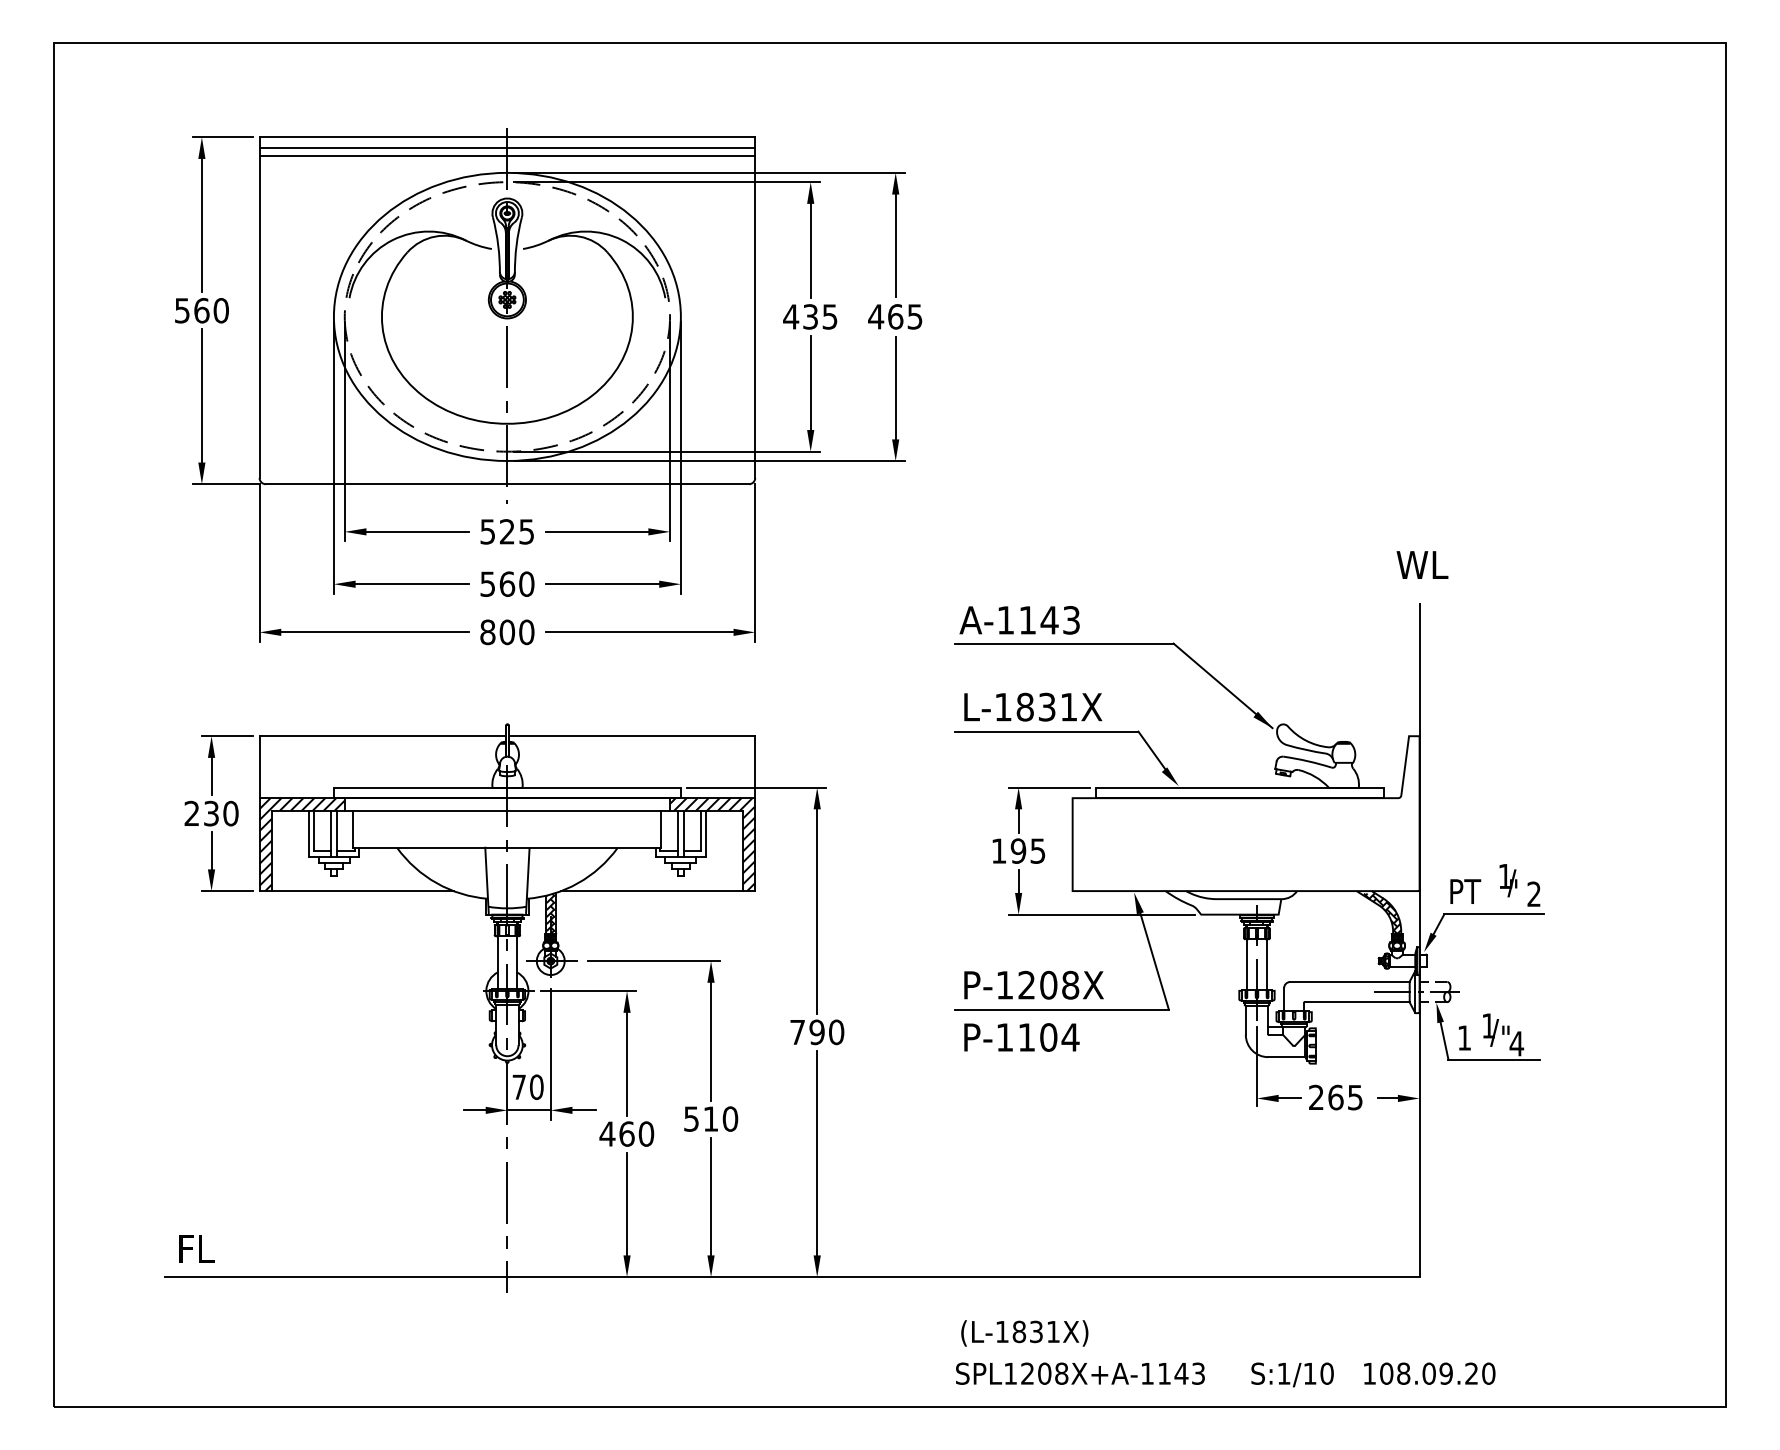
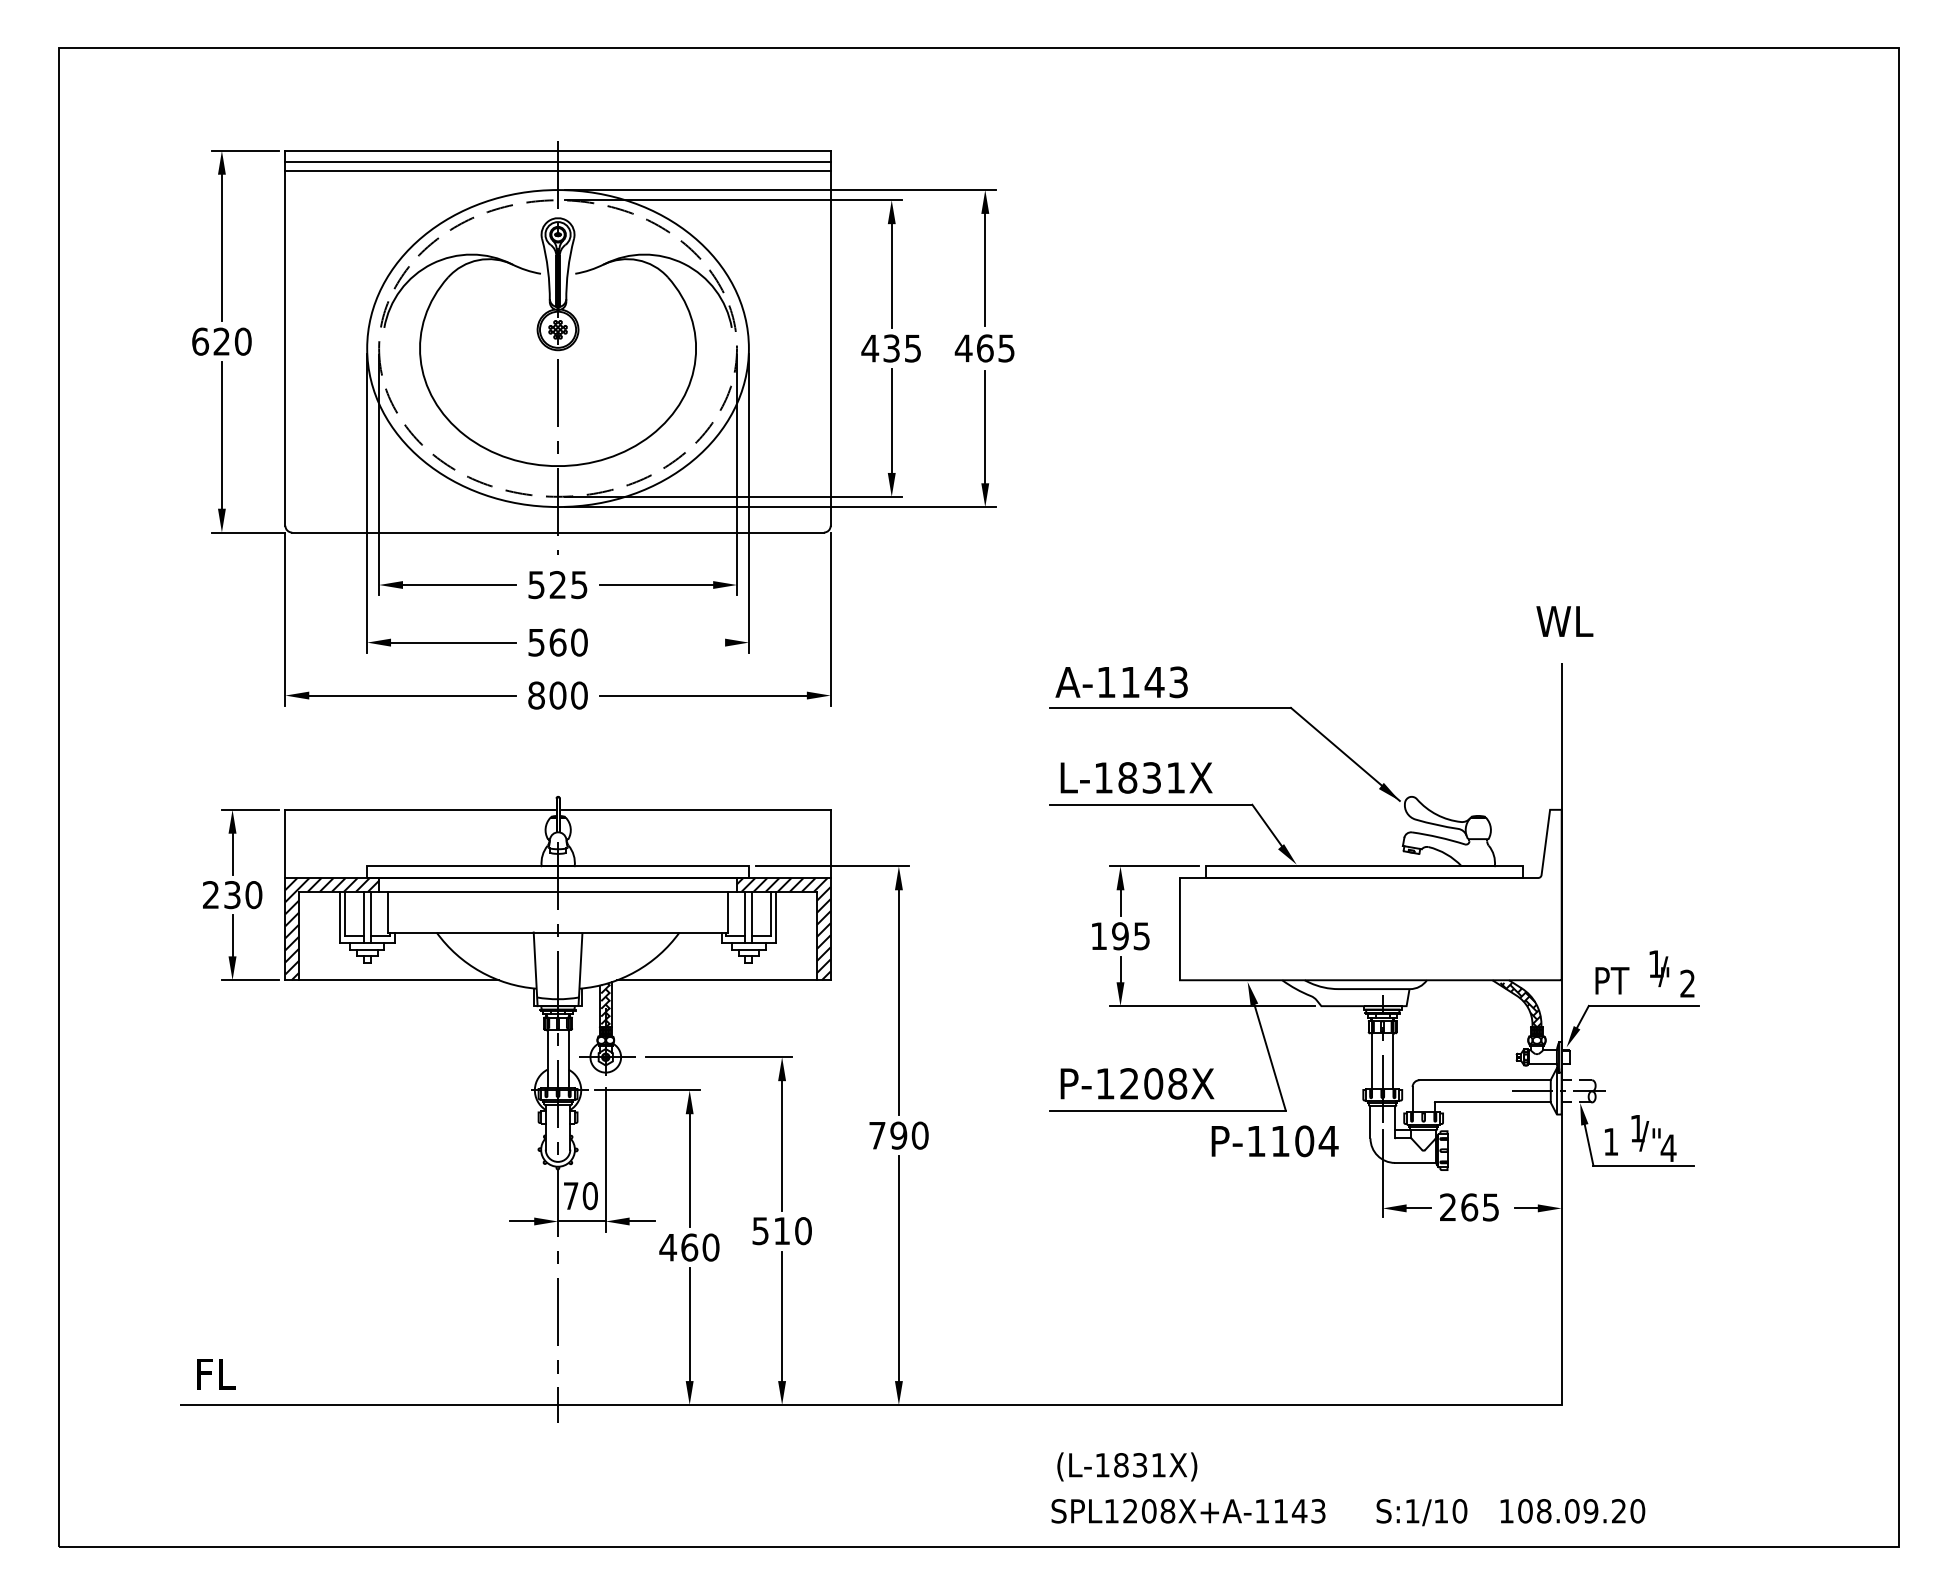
text: (192, 310) -> (211, 341), 560 -> 620
line: (602, 584) -> (662, 642), removed
text: (1021, 1037) -> (1274, 1141), moved

